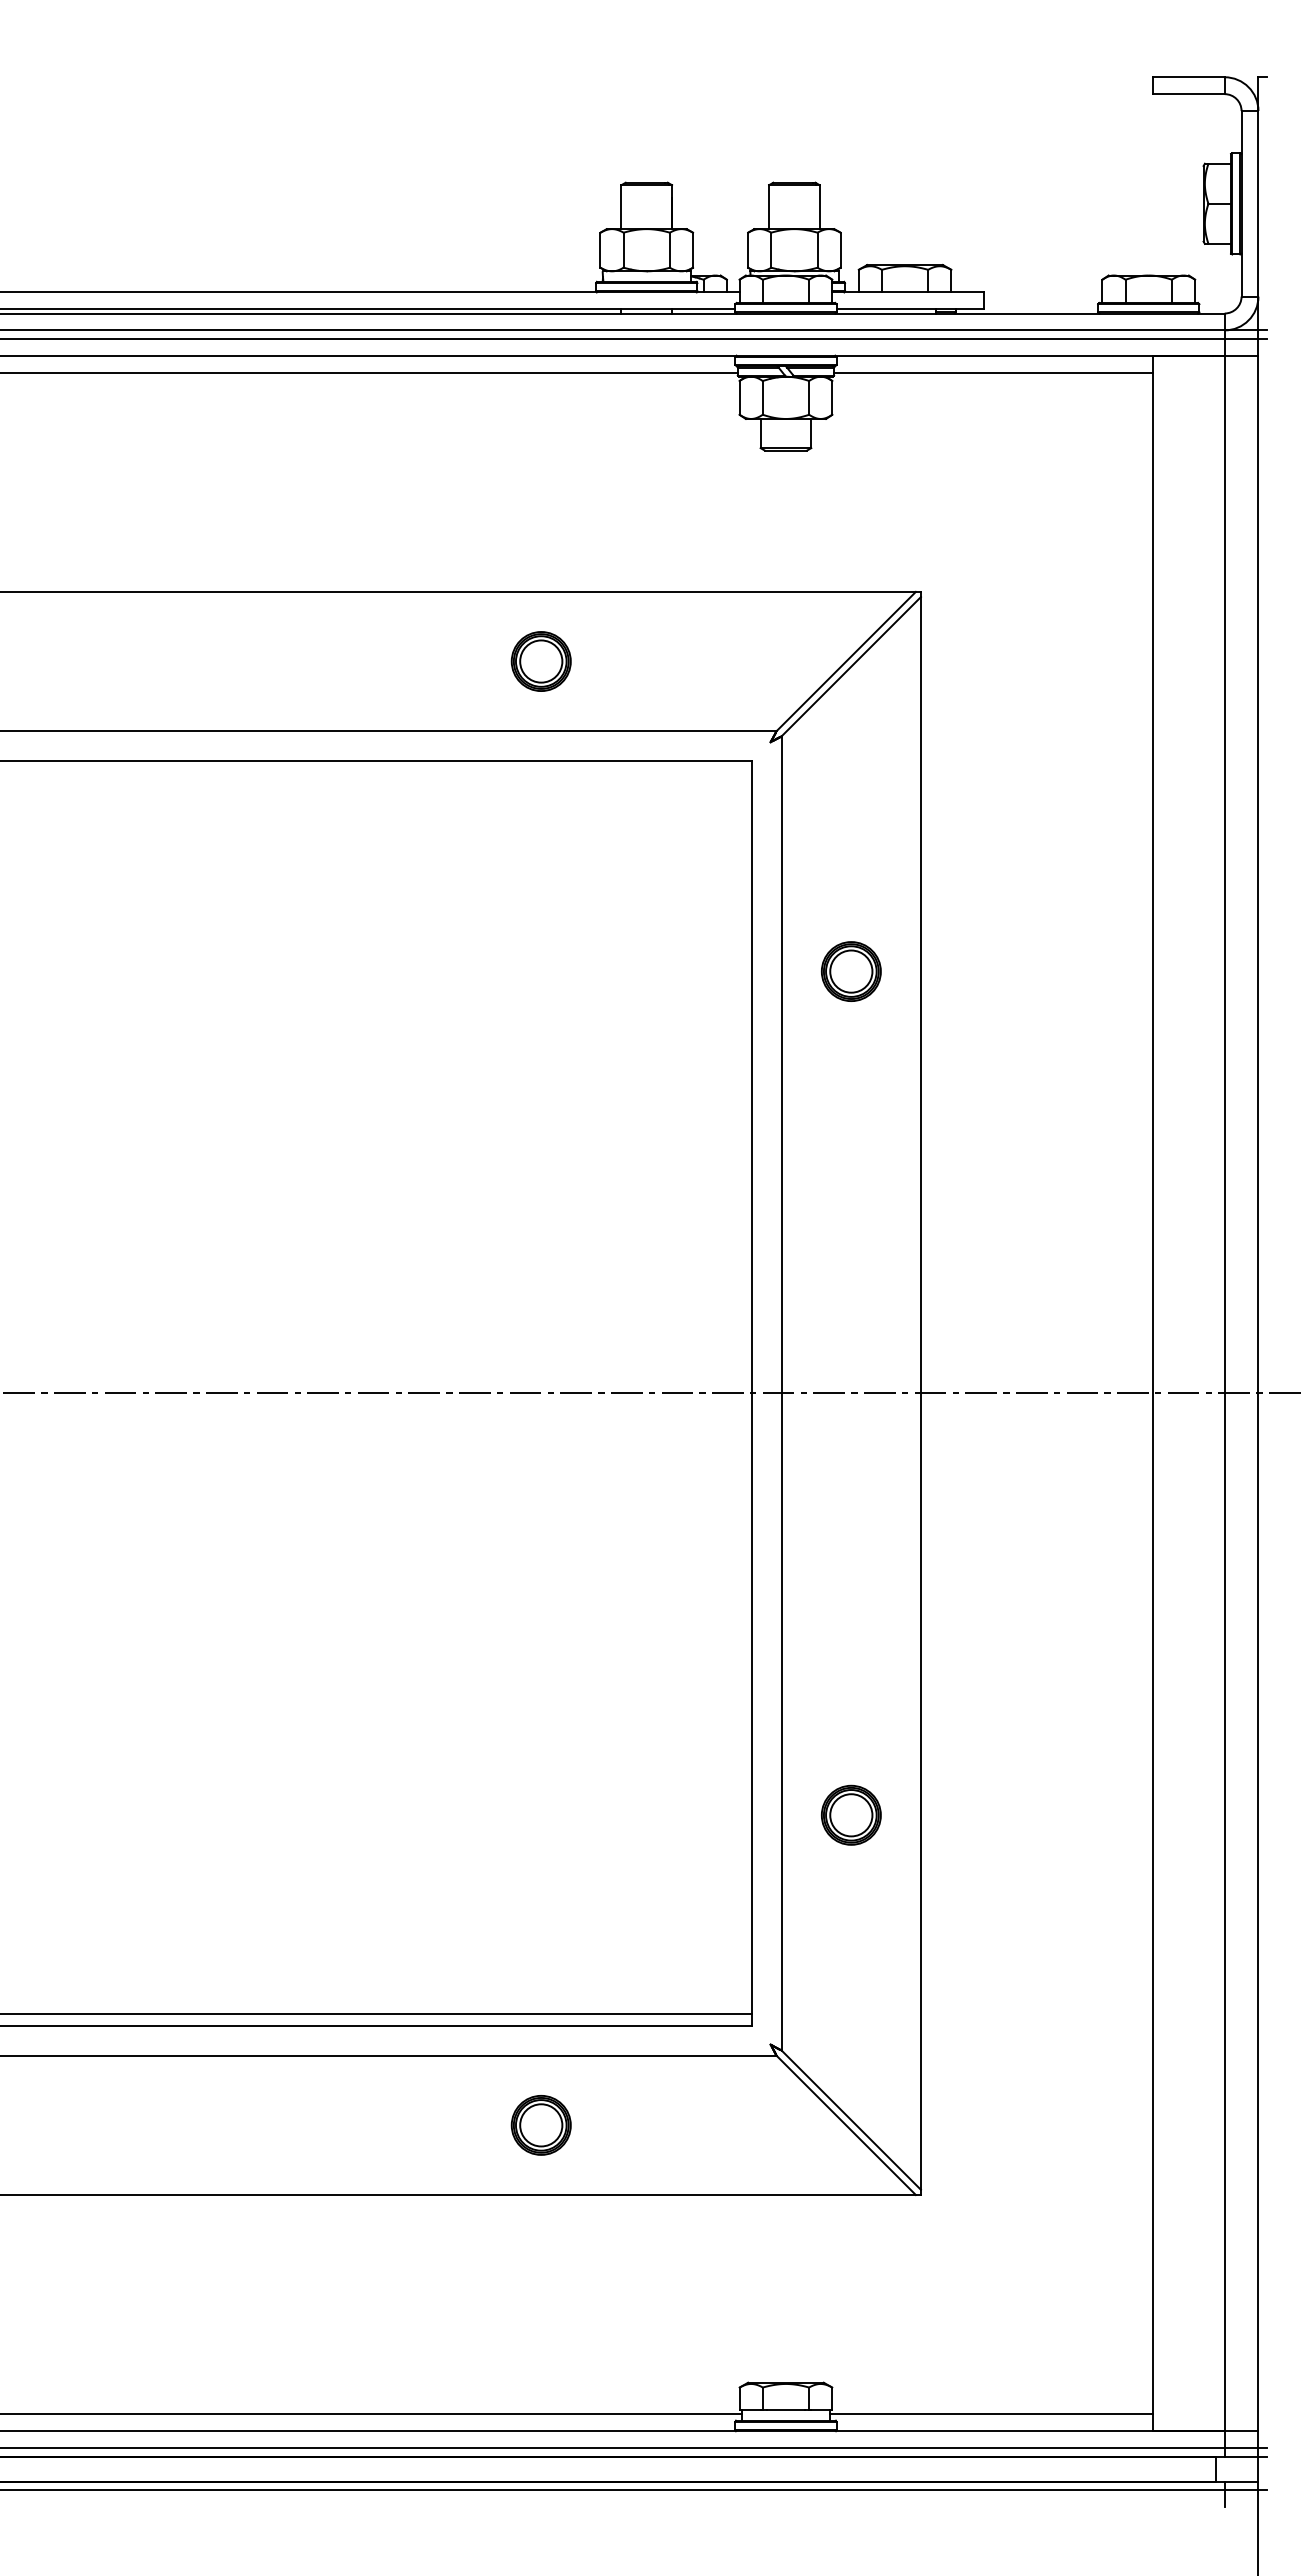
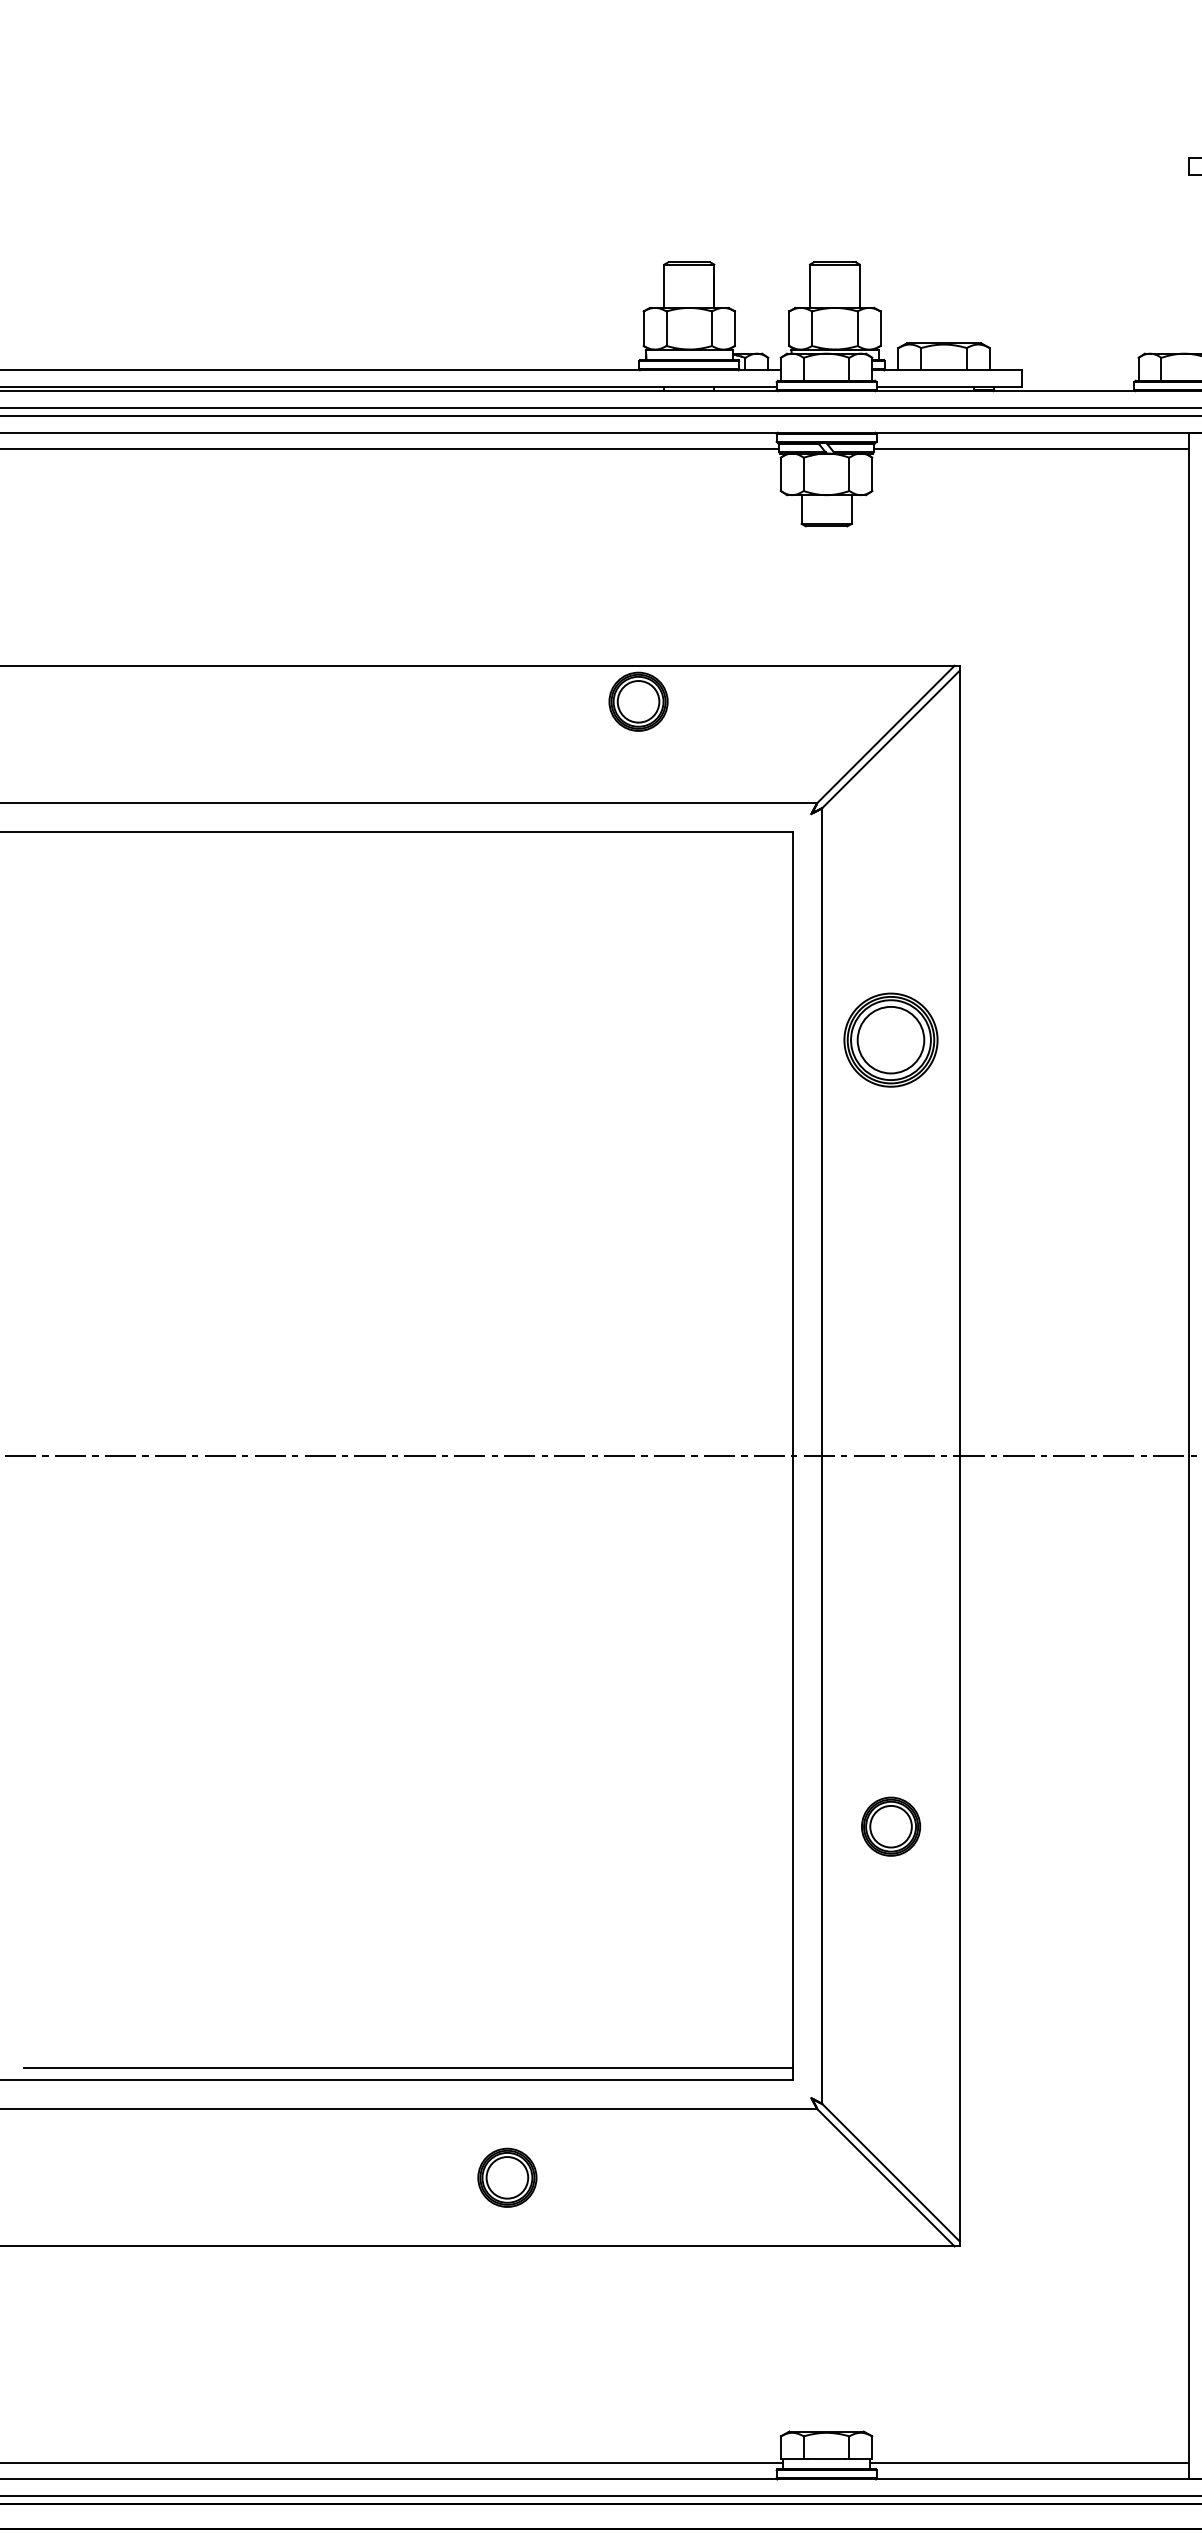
part: (540, 661) -> (637, 701), moved
part: (851, 971) -> (891, 1040), size x1.6
part: (851, 1814) -> (891, 1825), moved
part: (540, 2125) -> (506, 2177), moved

